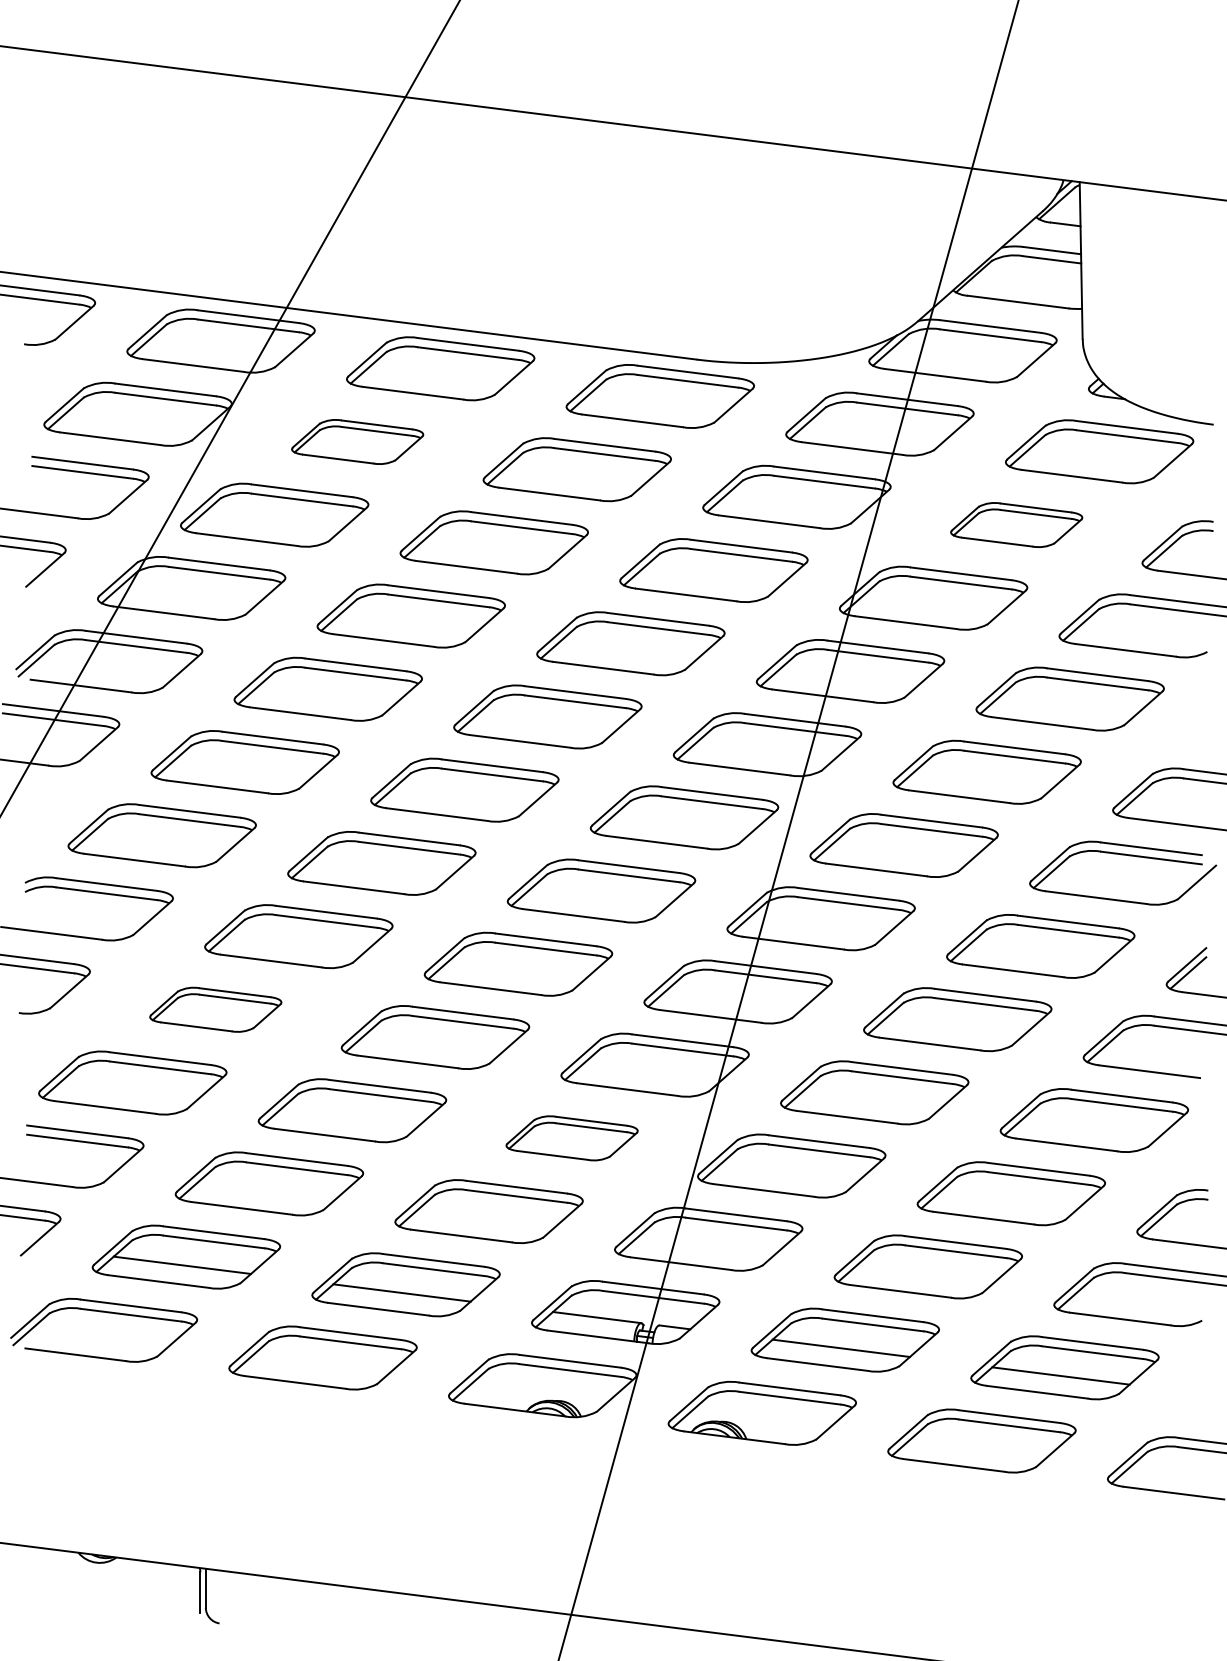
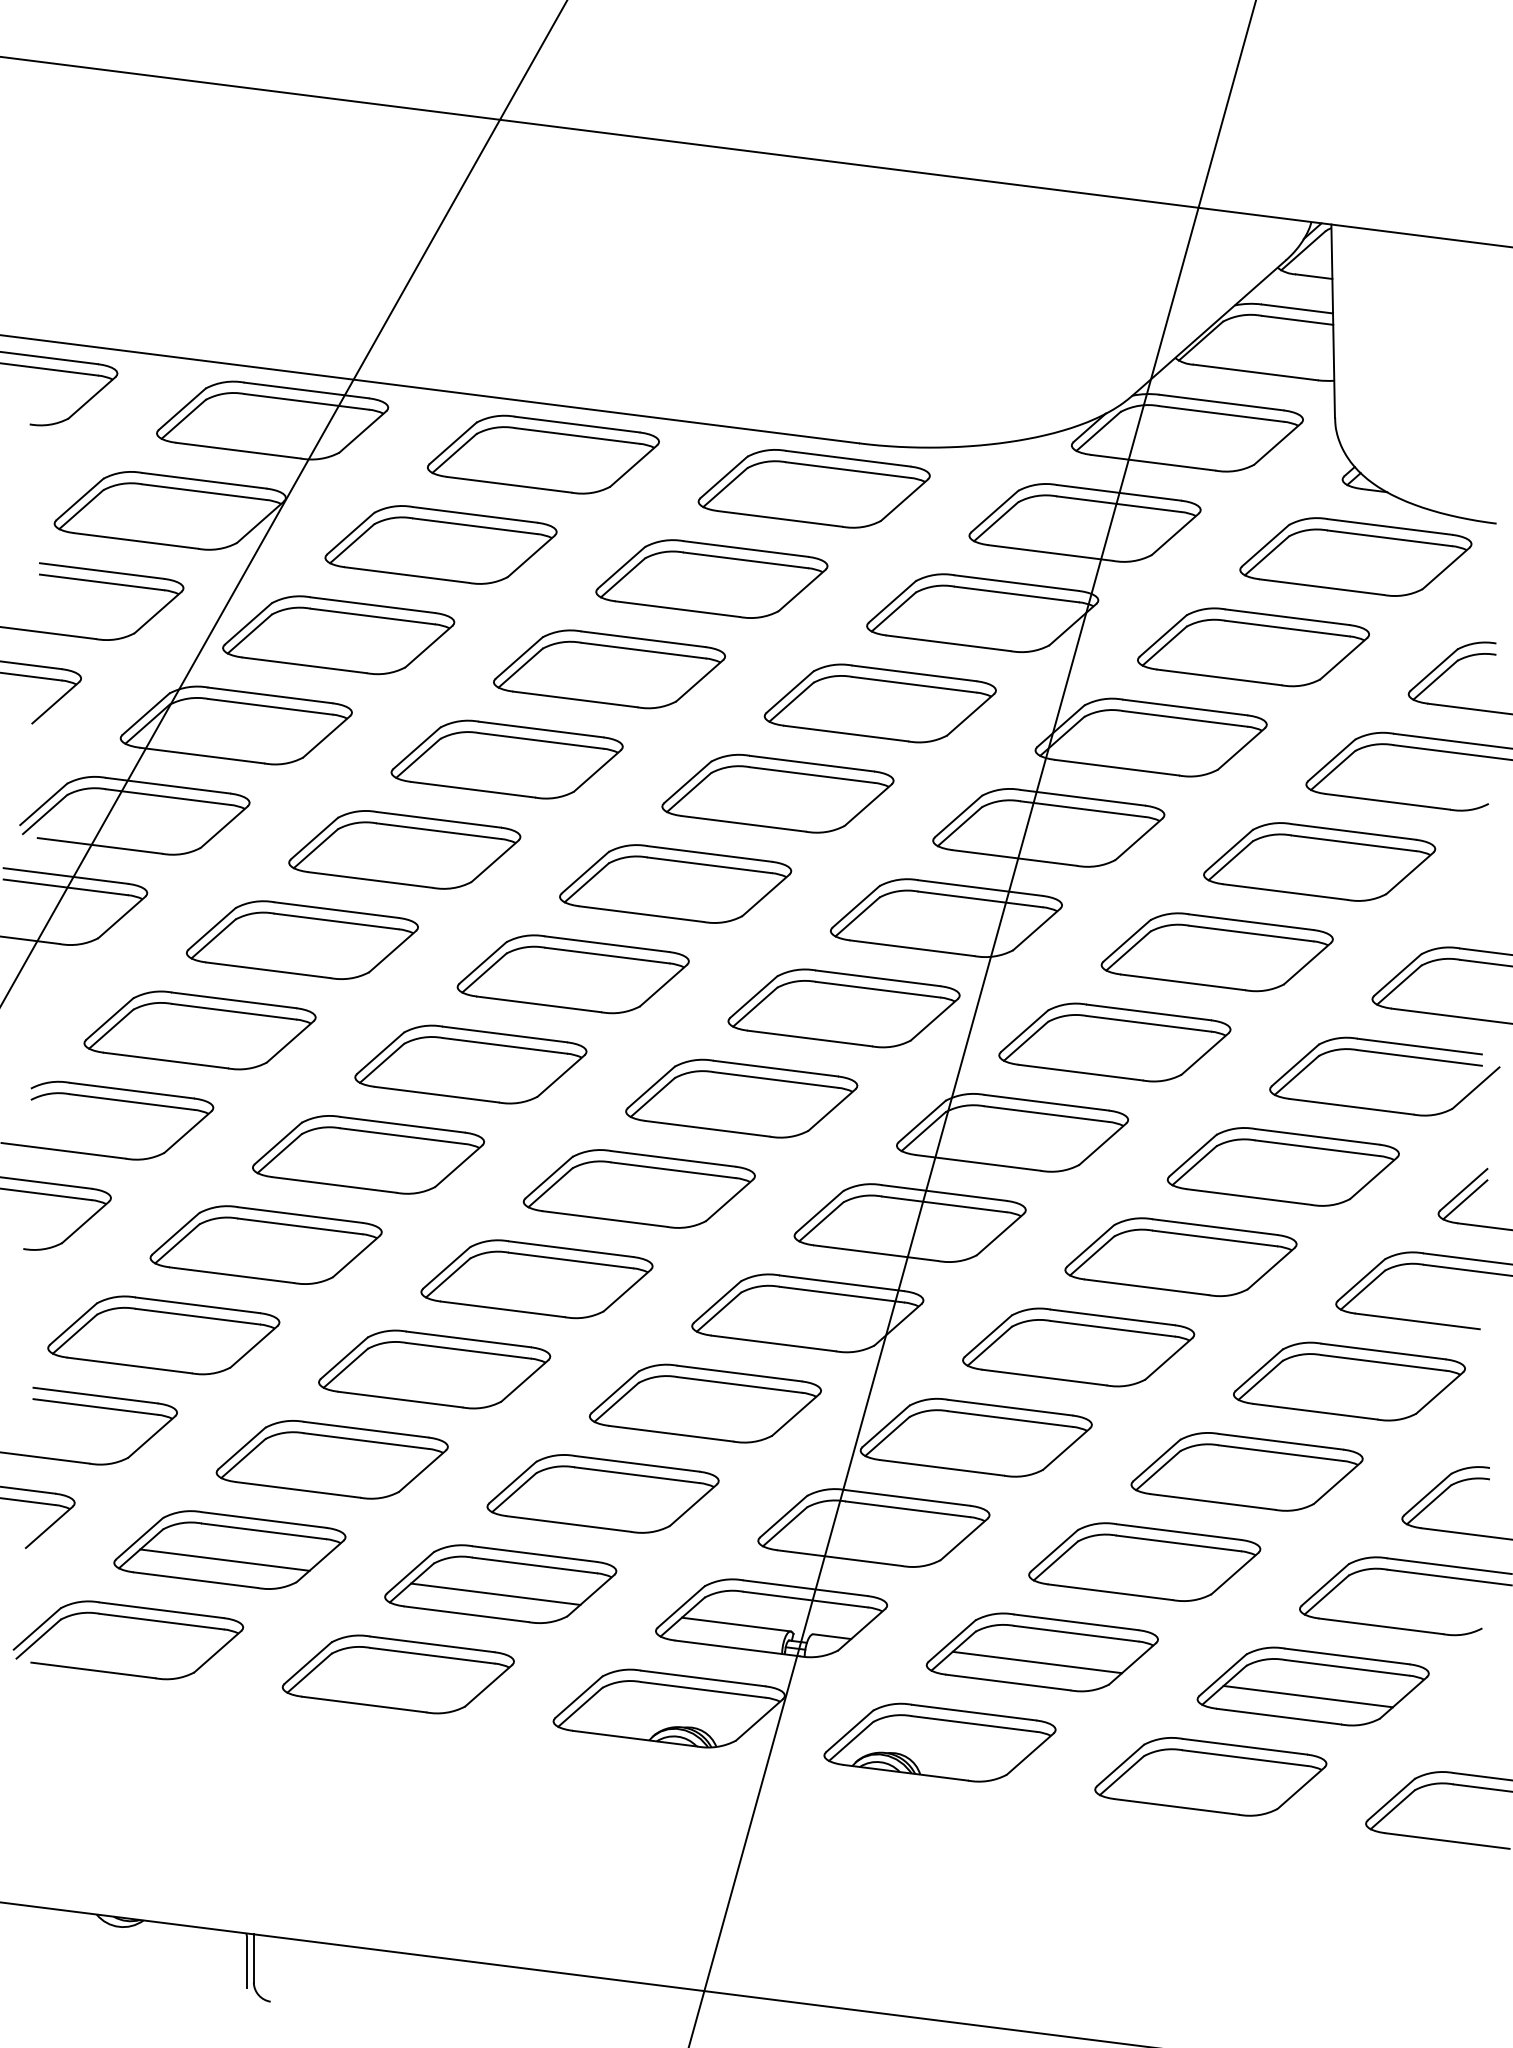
part: (357, 441) -> (440, 544), size x1.43
part: (1016, 525) -> (1253, 647), size x1.43
part: (215, 1009) -> (265, 1244), size x1.43
part: (572, 1138) -> (705, 1403), size x1.43

